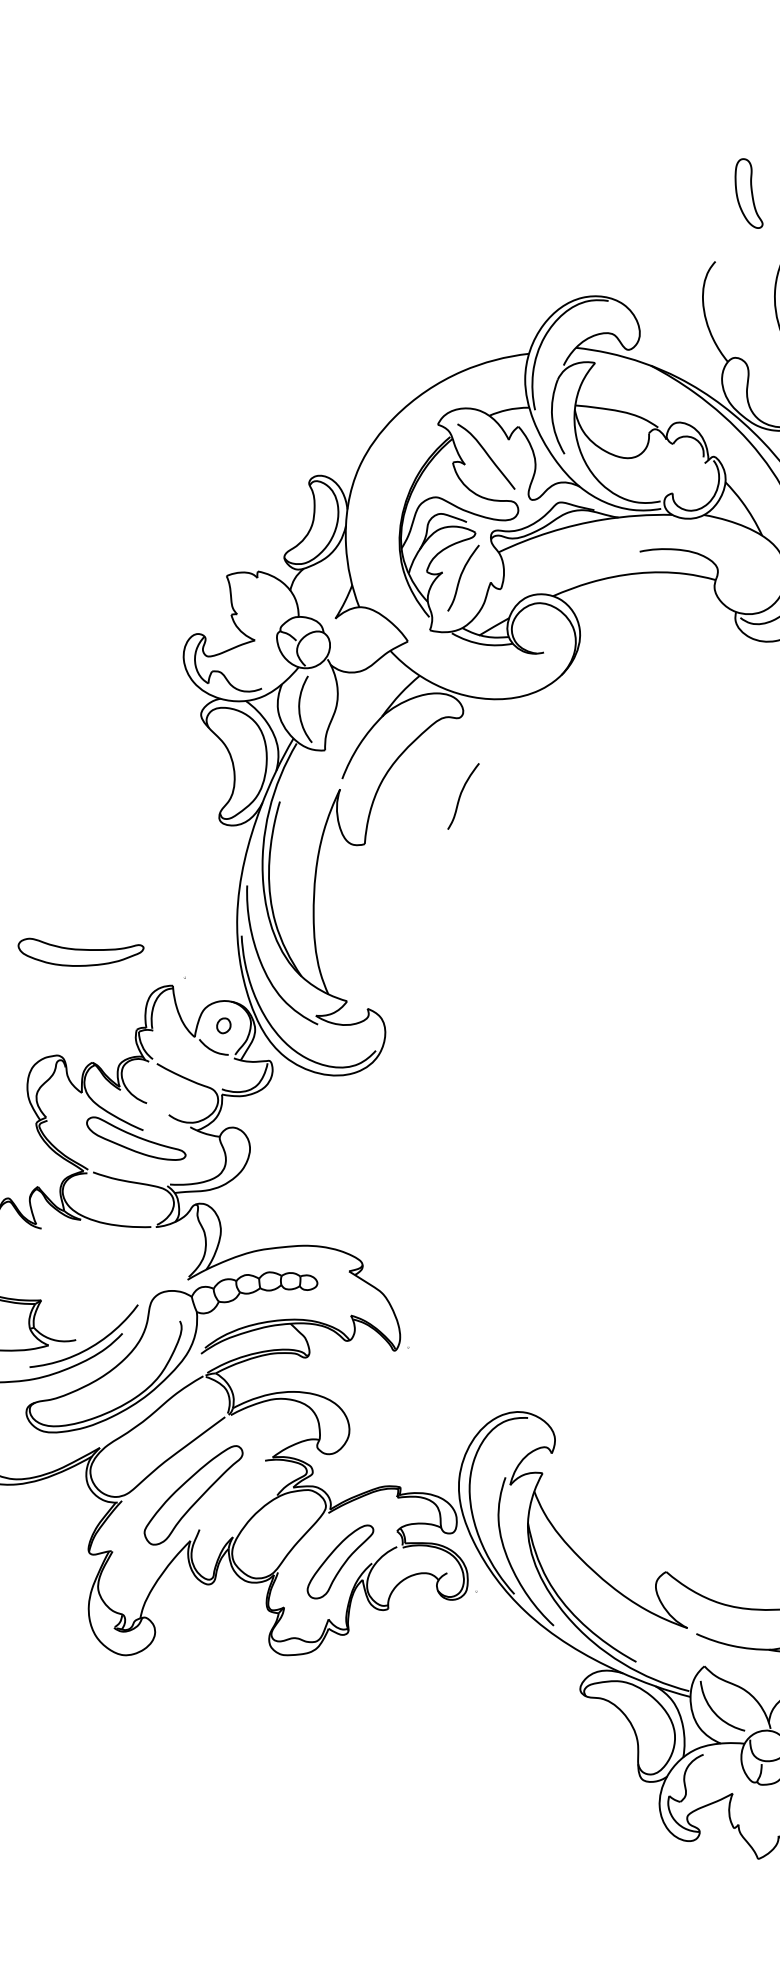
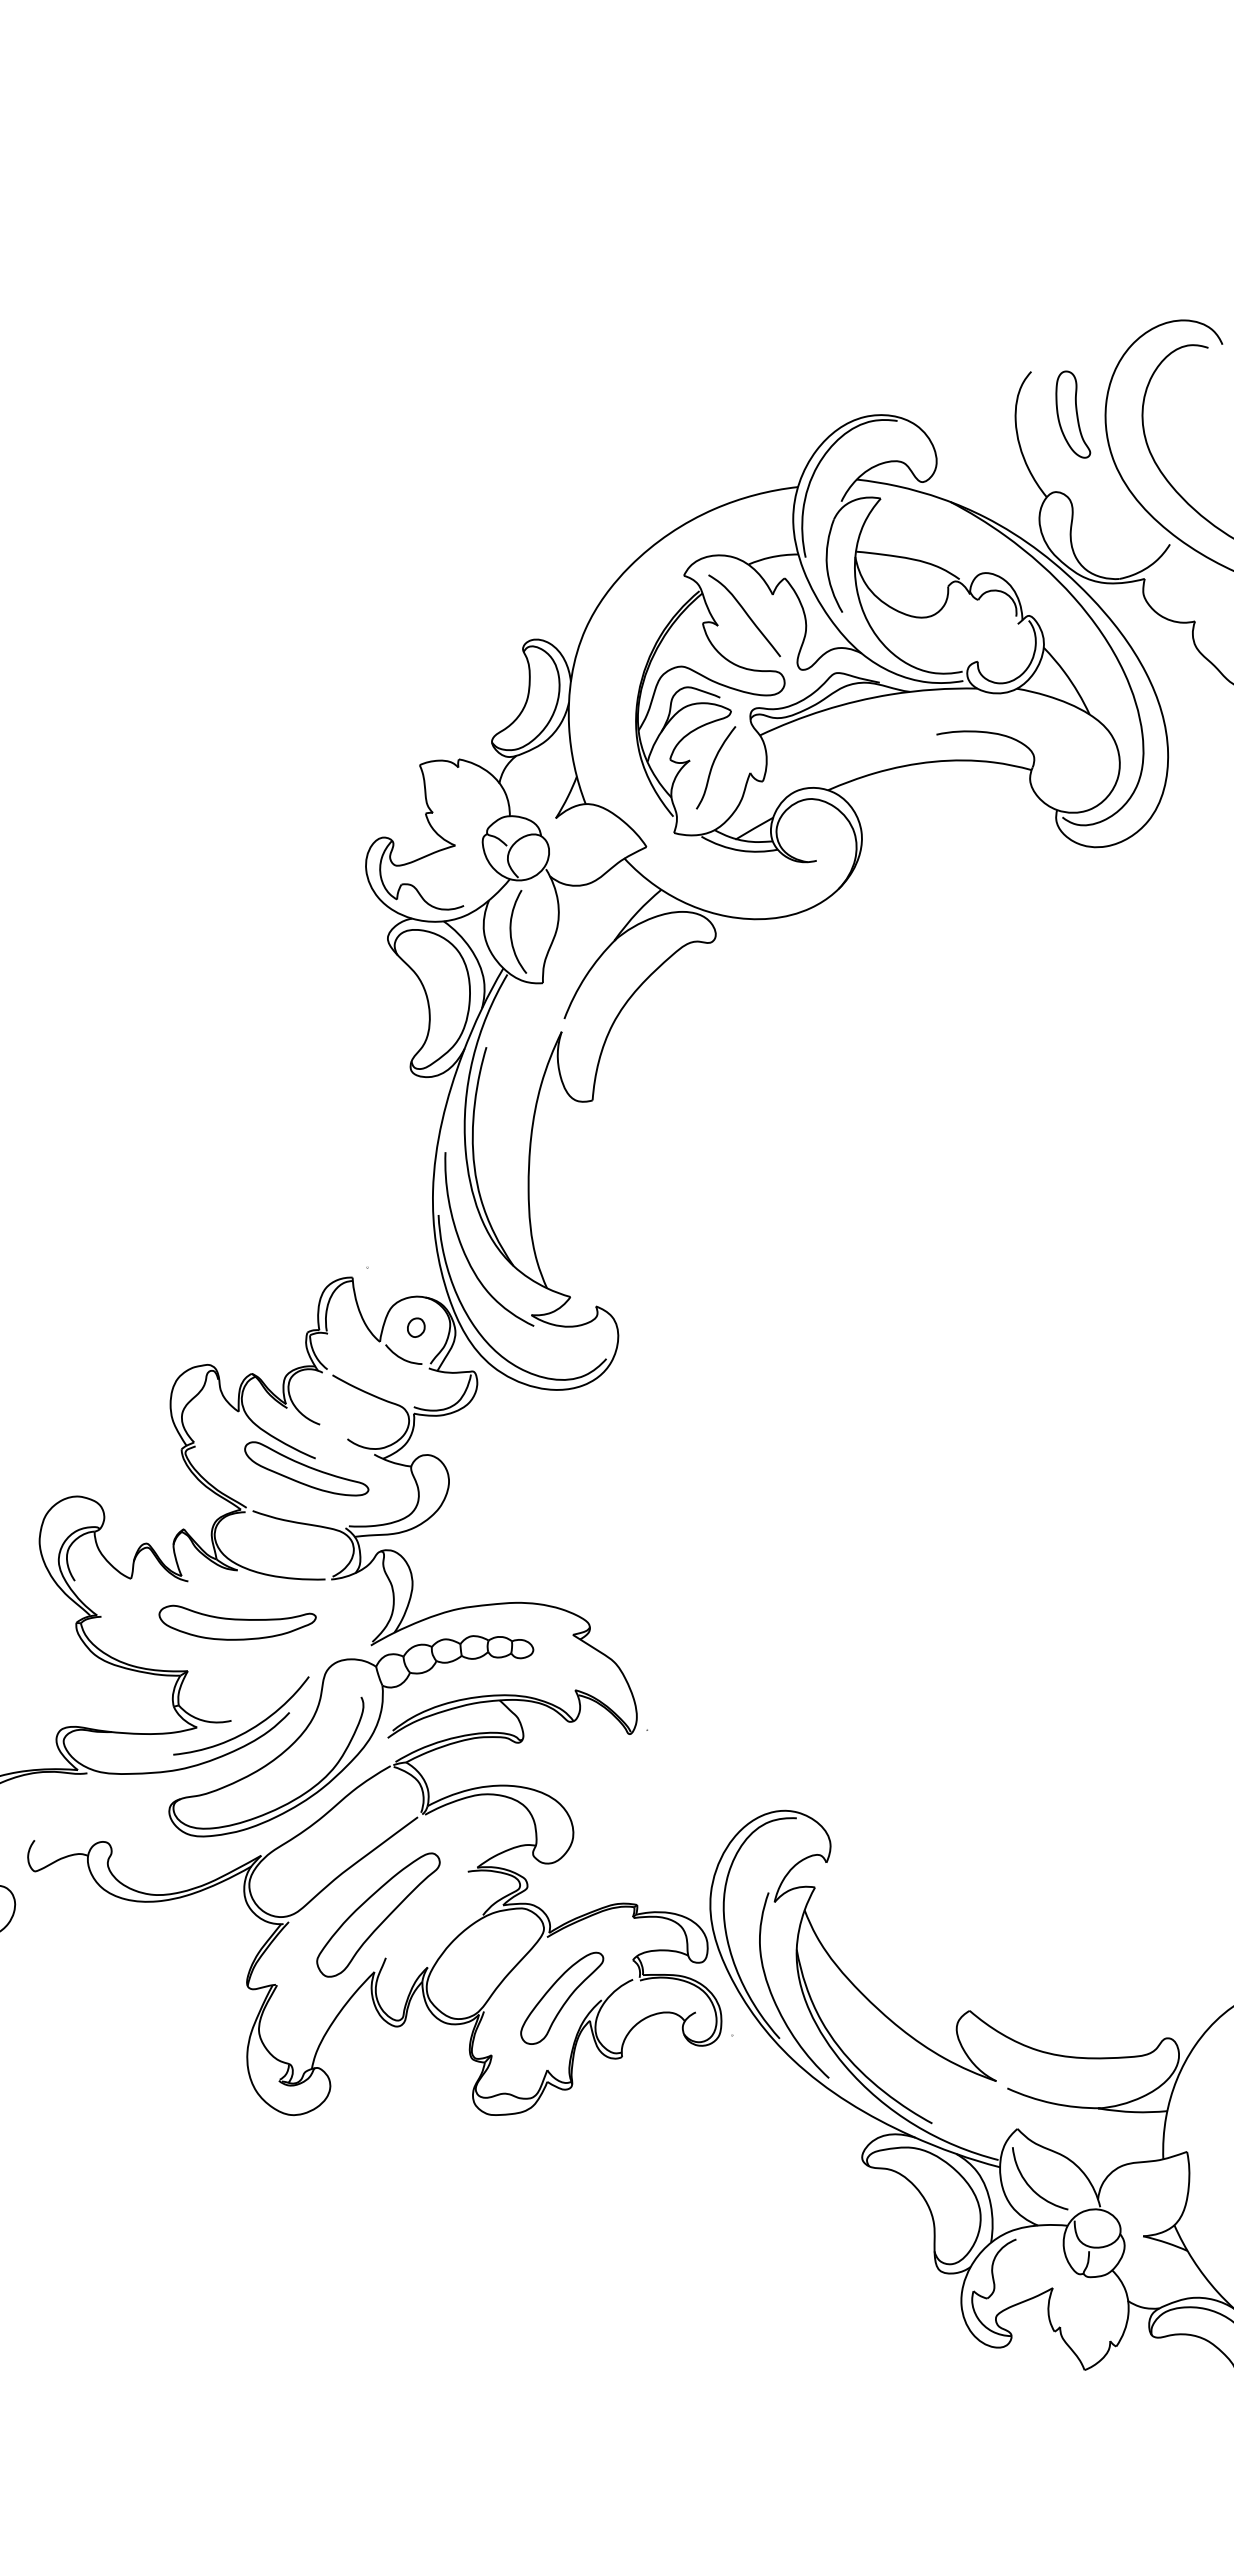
part: (749, 193) -> (1073, 414), moved
curve: (461, 794) -> (713, 1038), removed
part: (80, 952) -> (237, 1622), moved

